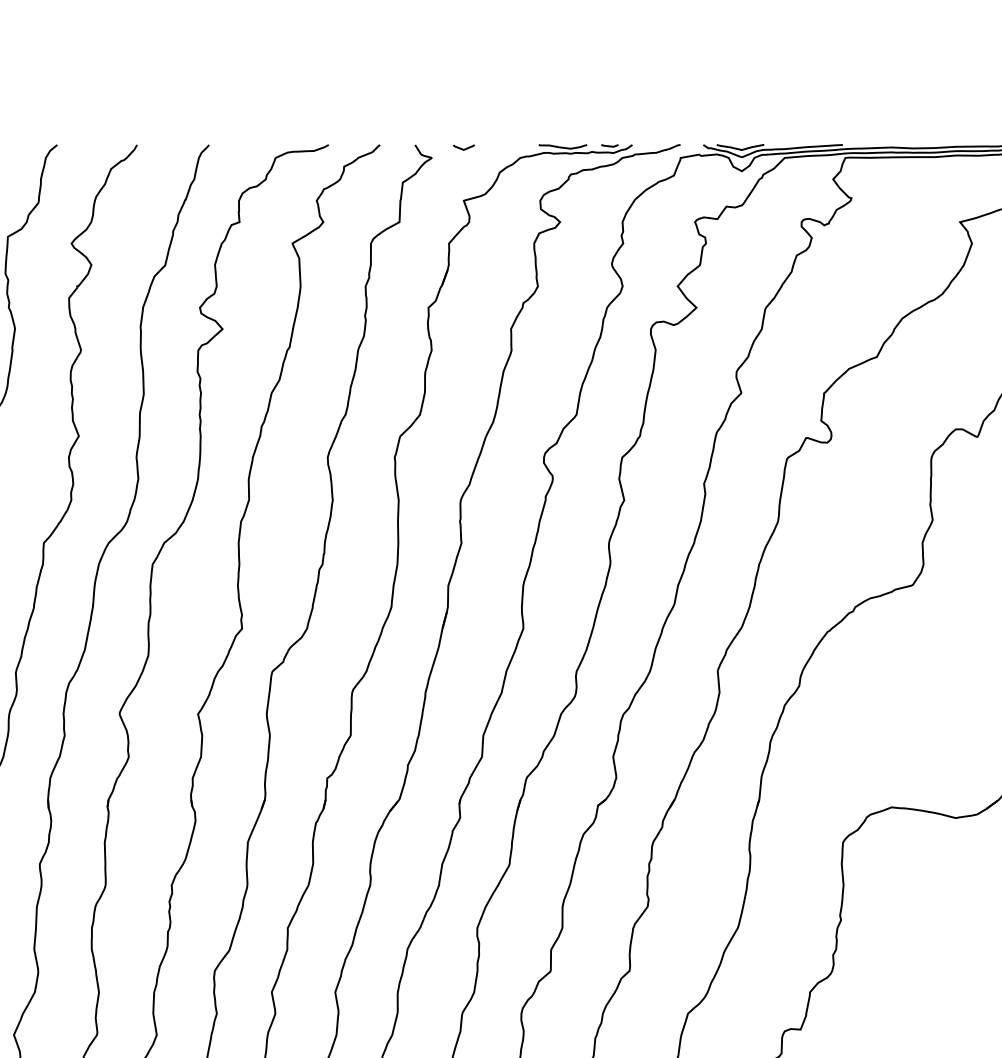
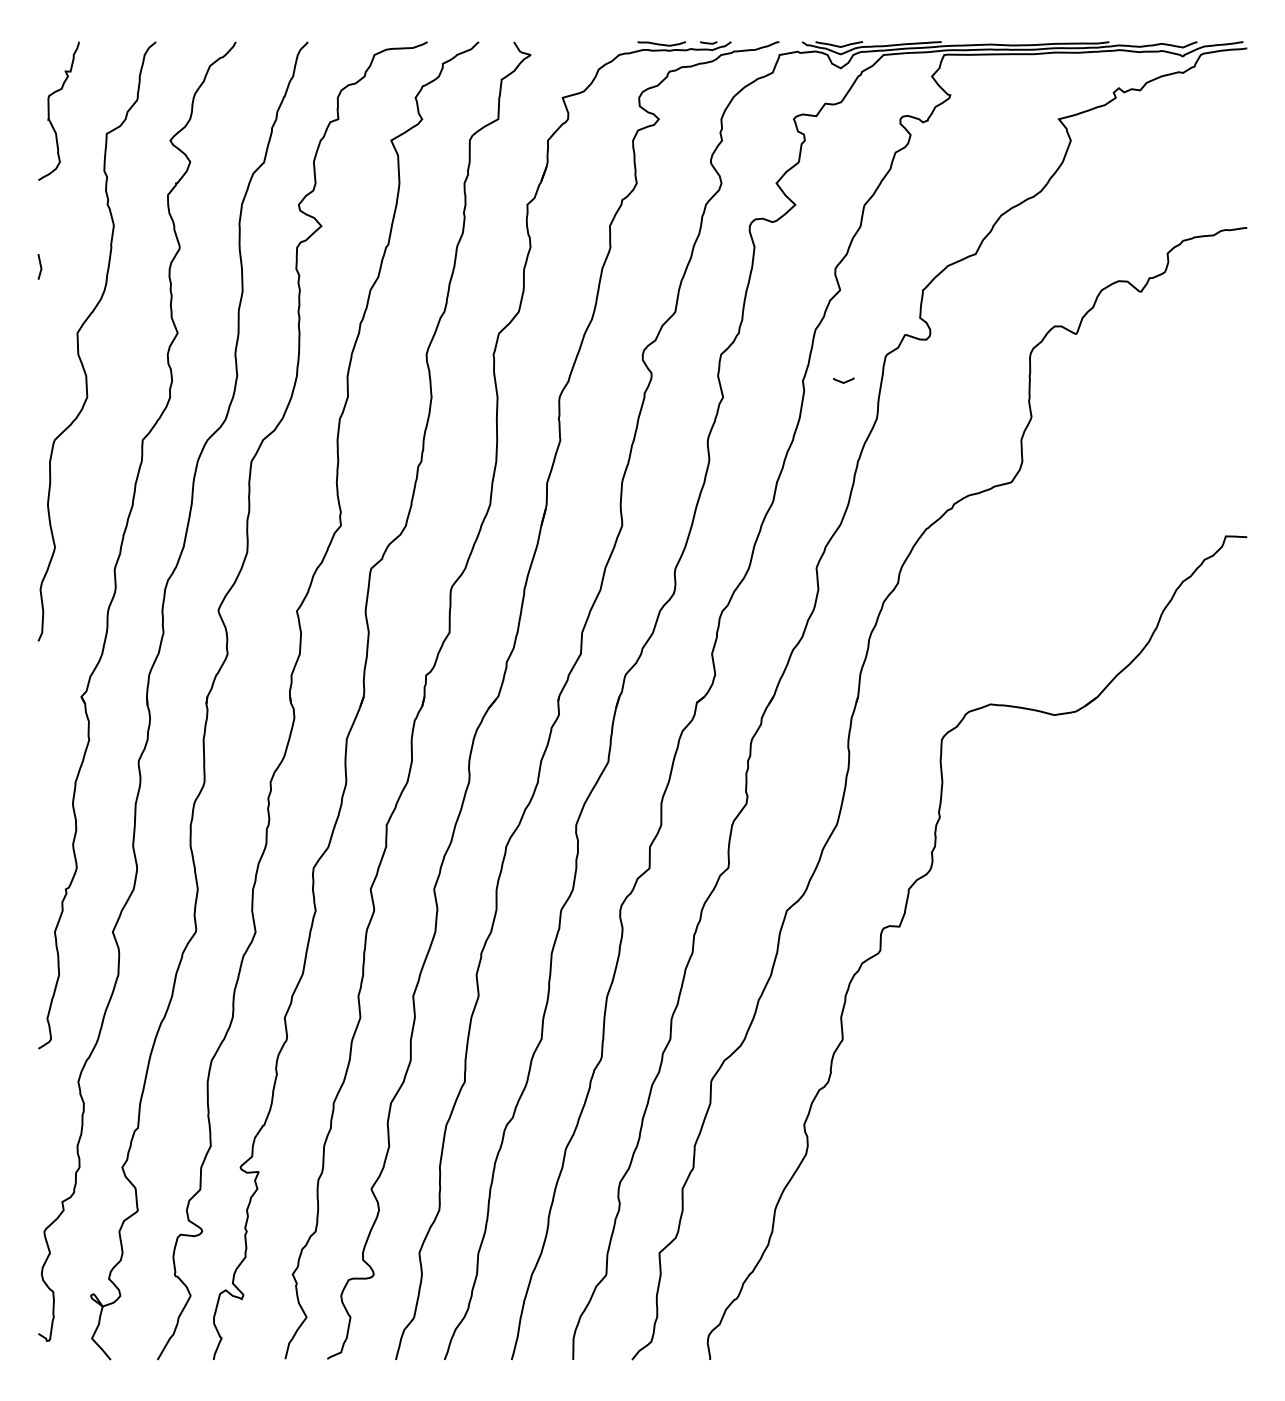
line: (463, 148) -> (843, 381), moved

